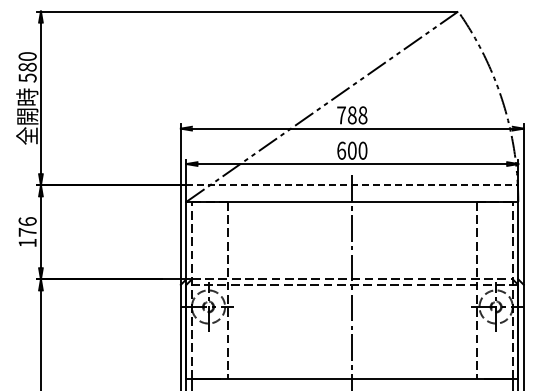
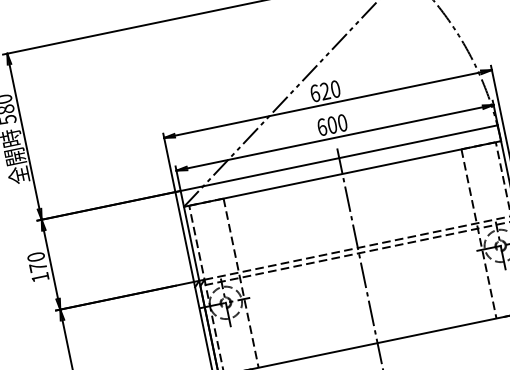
text: (352, 115) -> (325, 91), 788 -> 620
line: (352, 185) -> (339, 158), dashed -> solid
text: (27, 221) -> (35, 257), 176 -> 170

